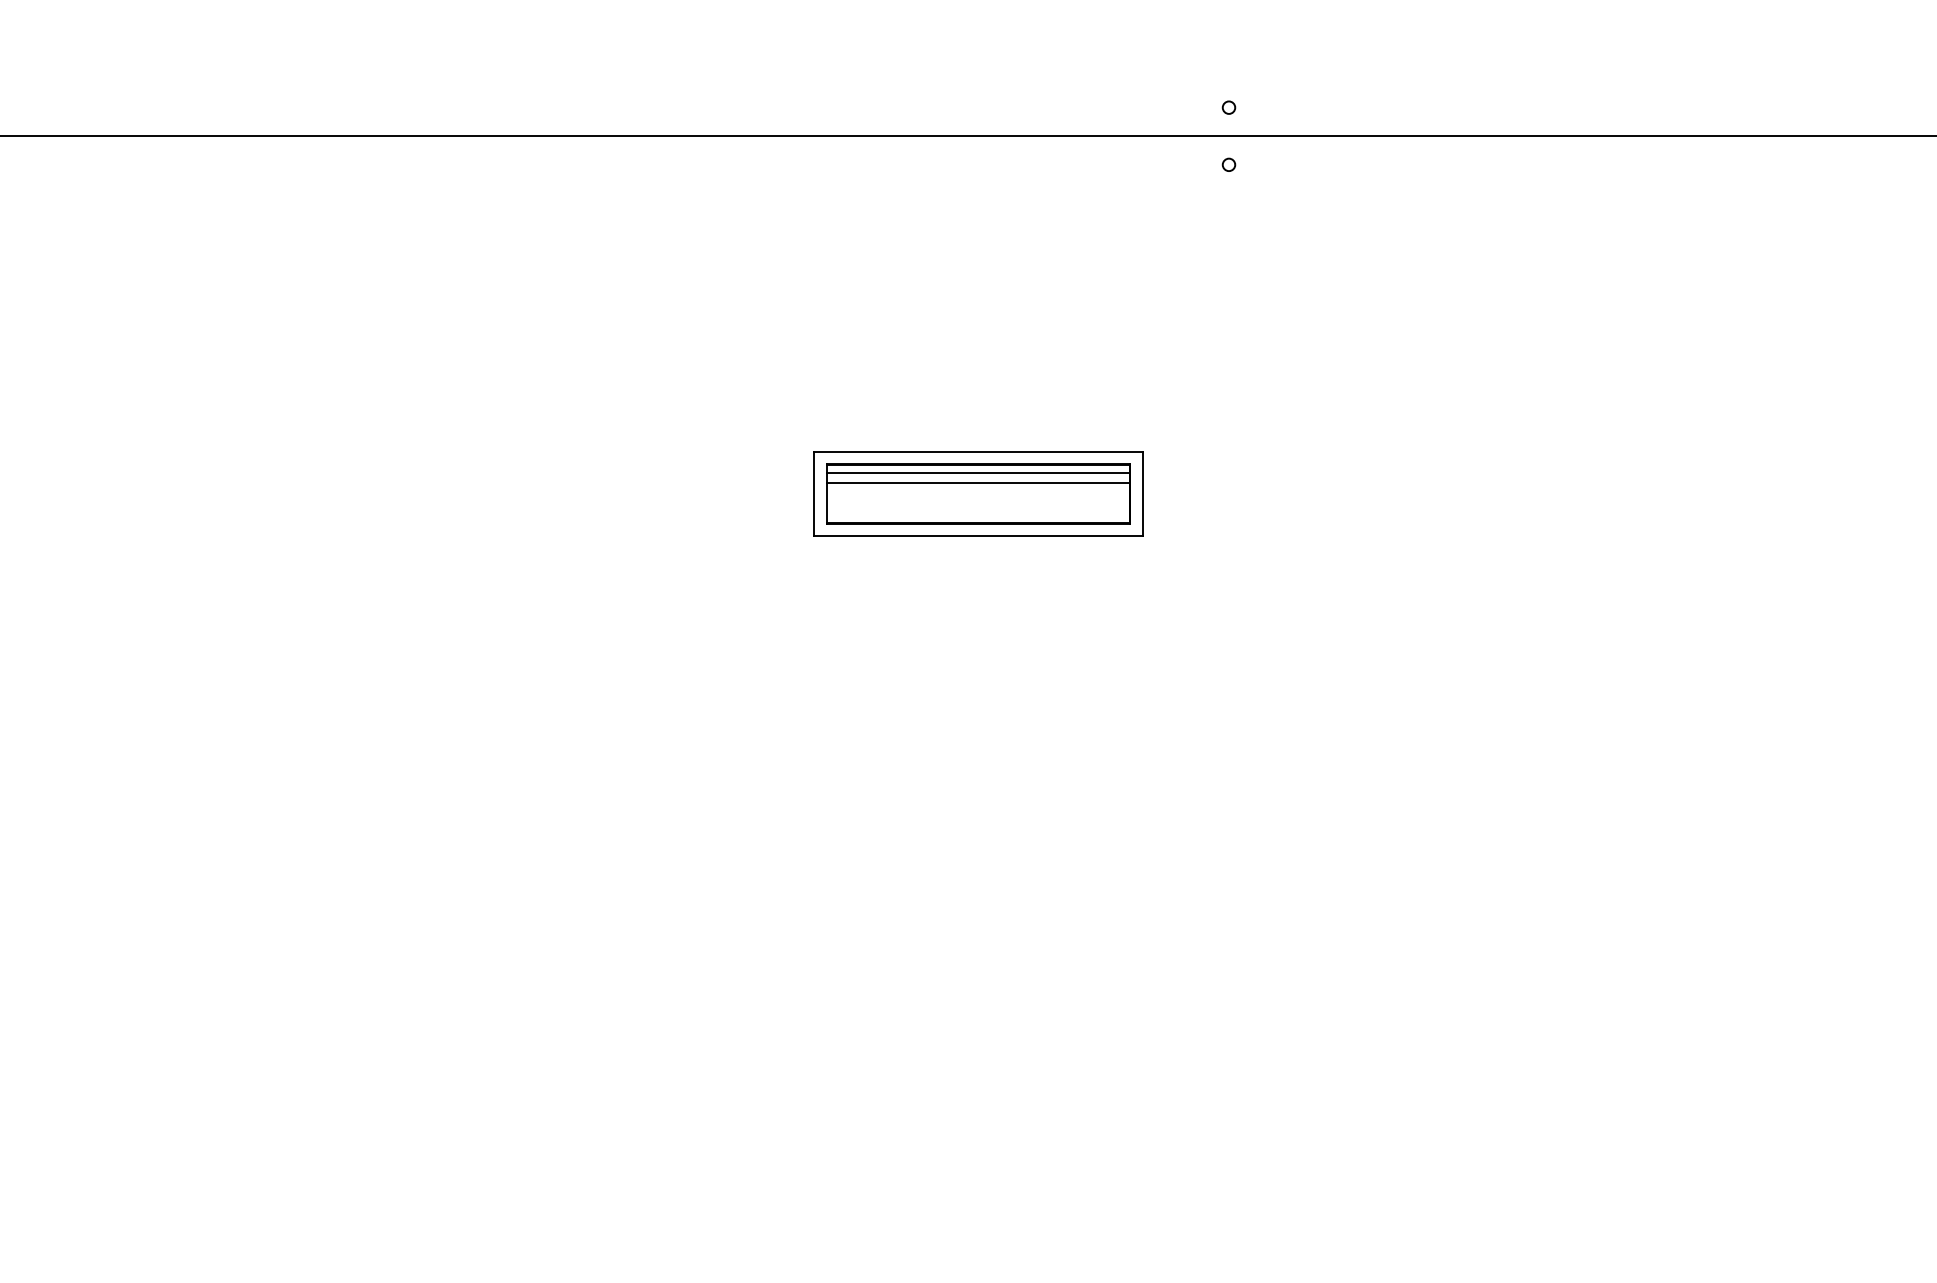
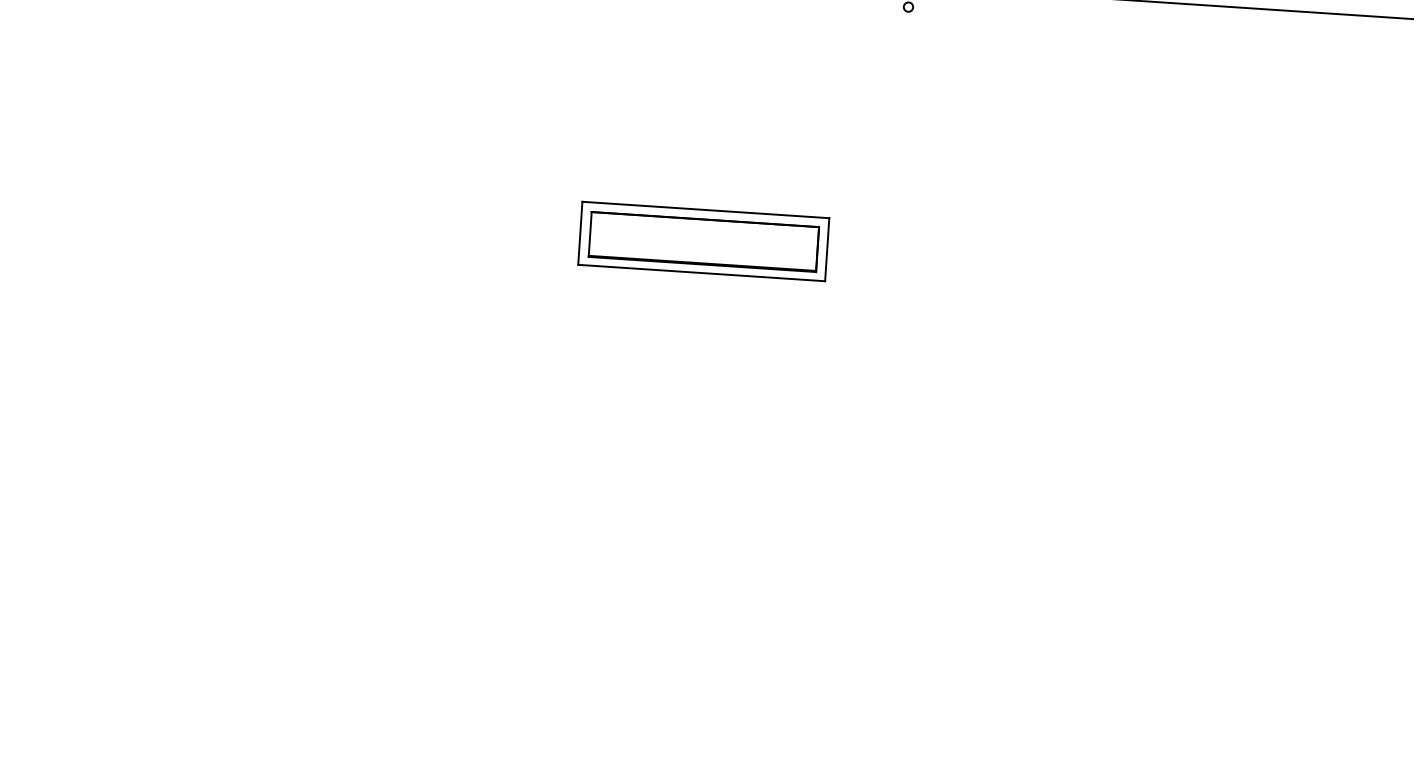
line: (977, 473) -> (704, 226), removed
line: (977, 483) -> (703, 233), removed

